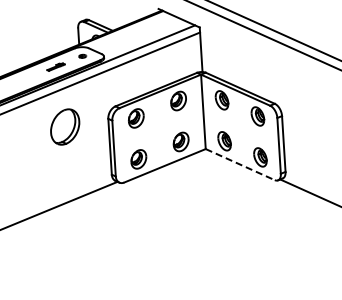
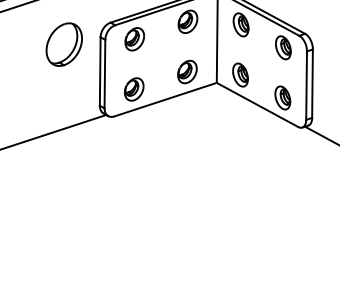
part: (65, 126) -> (64, 44), moved
line: (240, 164) -> (257, 104), dashed -> solid

